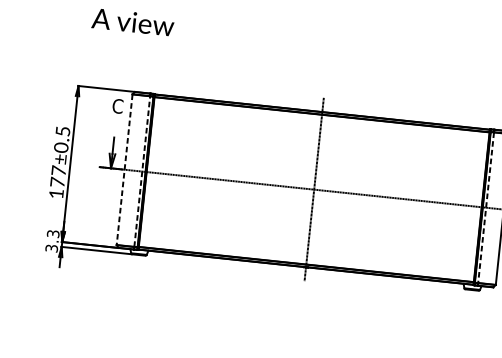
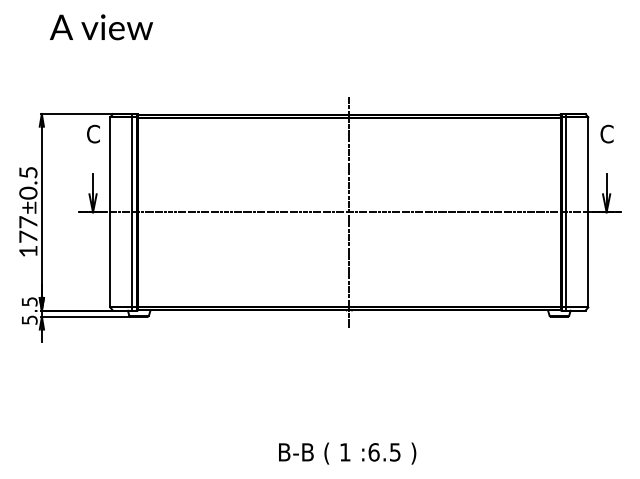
line: (124, 169) -> (110, 212), dashed -> solid
line: (142, 171) -> (132, 212), dashed -> solid
line: (486, 207) -> (566, 212), dashed -> solid
text: (51, 240) -> (28, 310), 3.3 -> 5.5

